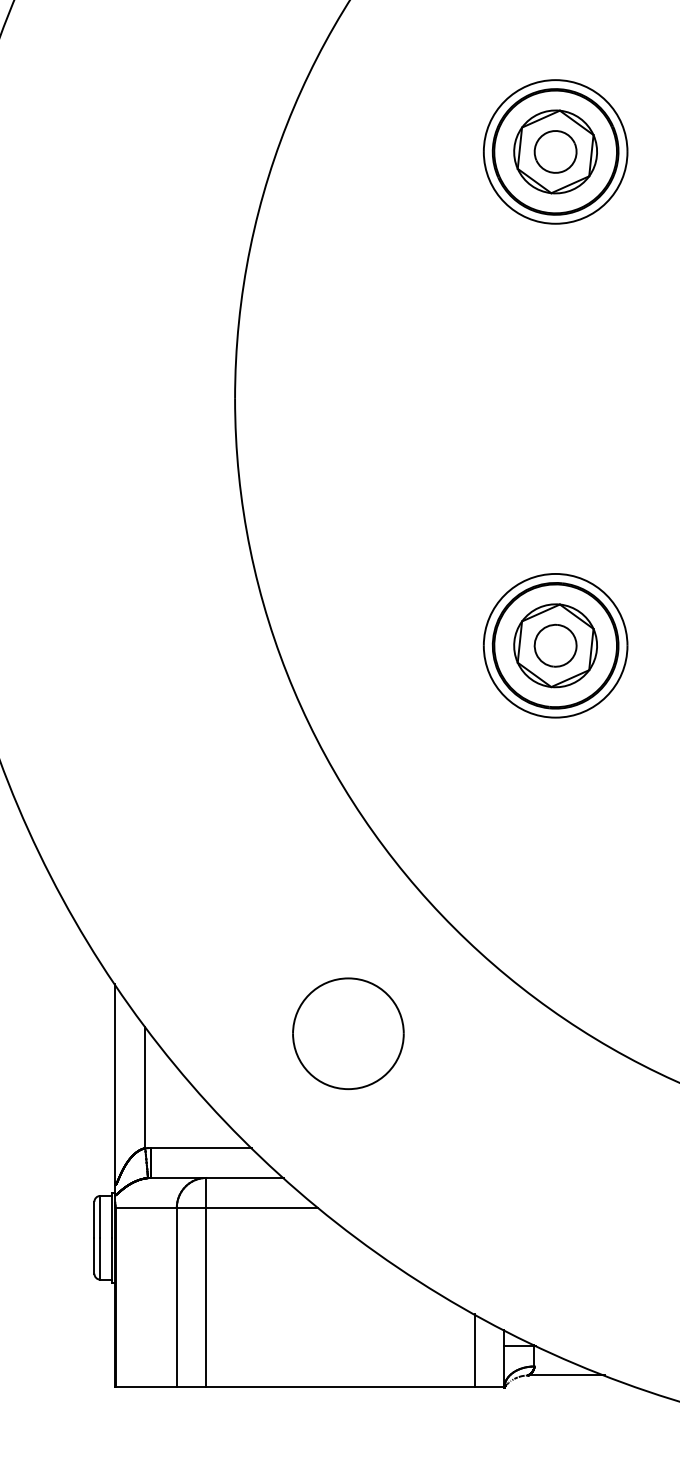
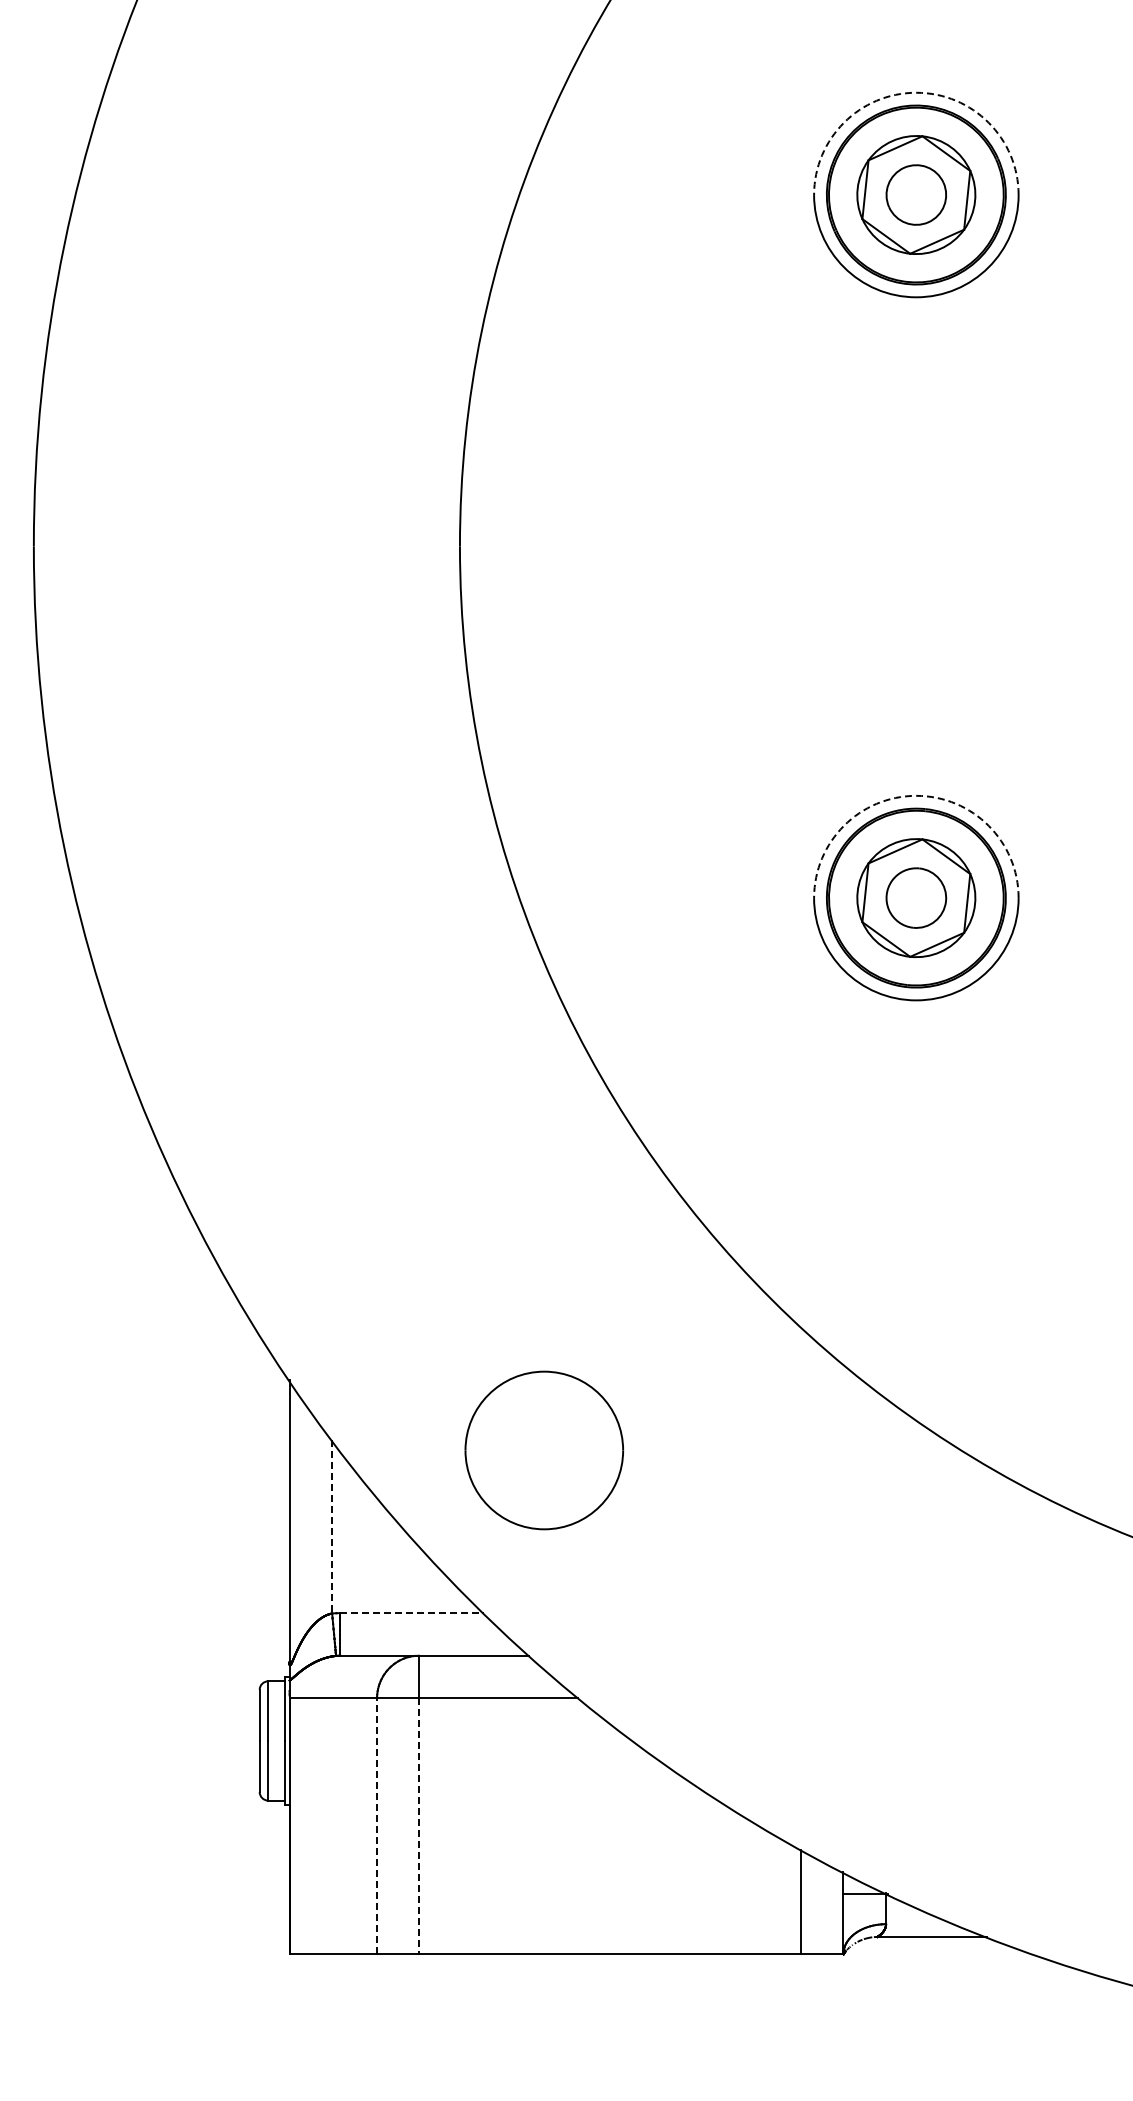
arc: (555, 79) -> (916, 92), solid -> dashed
arc: (555, 573) -> (916, 795), solid -> dashed
part: (347, 1033) -> (543, 1450), moved
line: (145, 1087) -> (332, 1526), solid -> dashed
line: (201, 1148) -> (412, 1613), solid -> dashed
line: (177, 1297) -> (377, 1826), solid -> dashed
line: (206, 1297) -> (419, 1826), solid -> dashed

